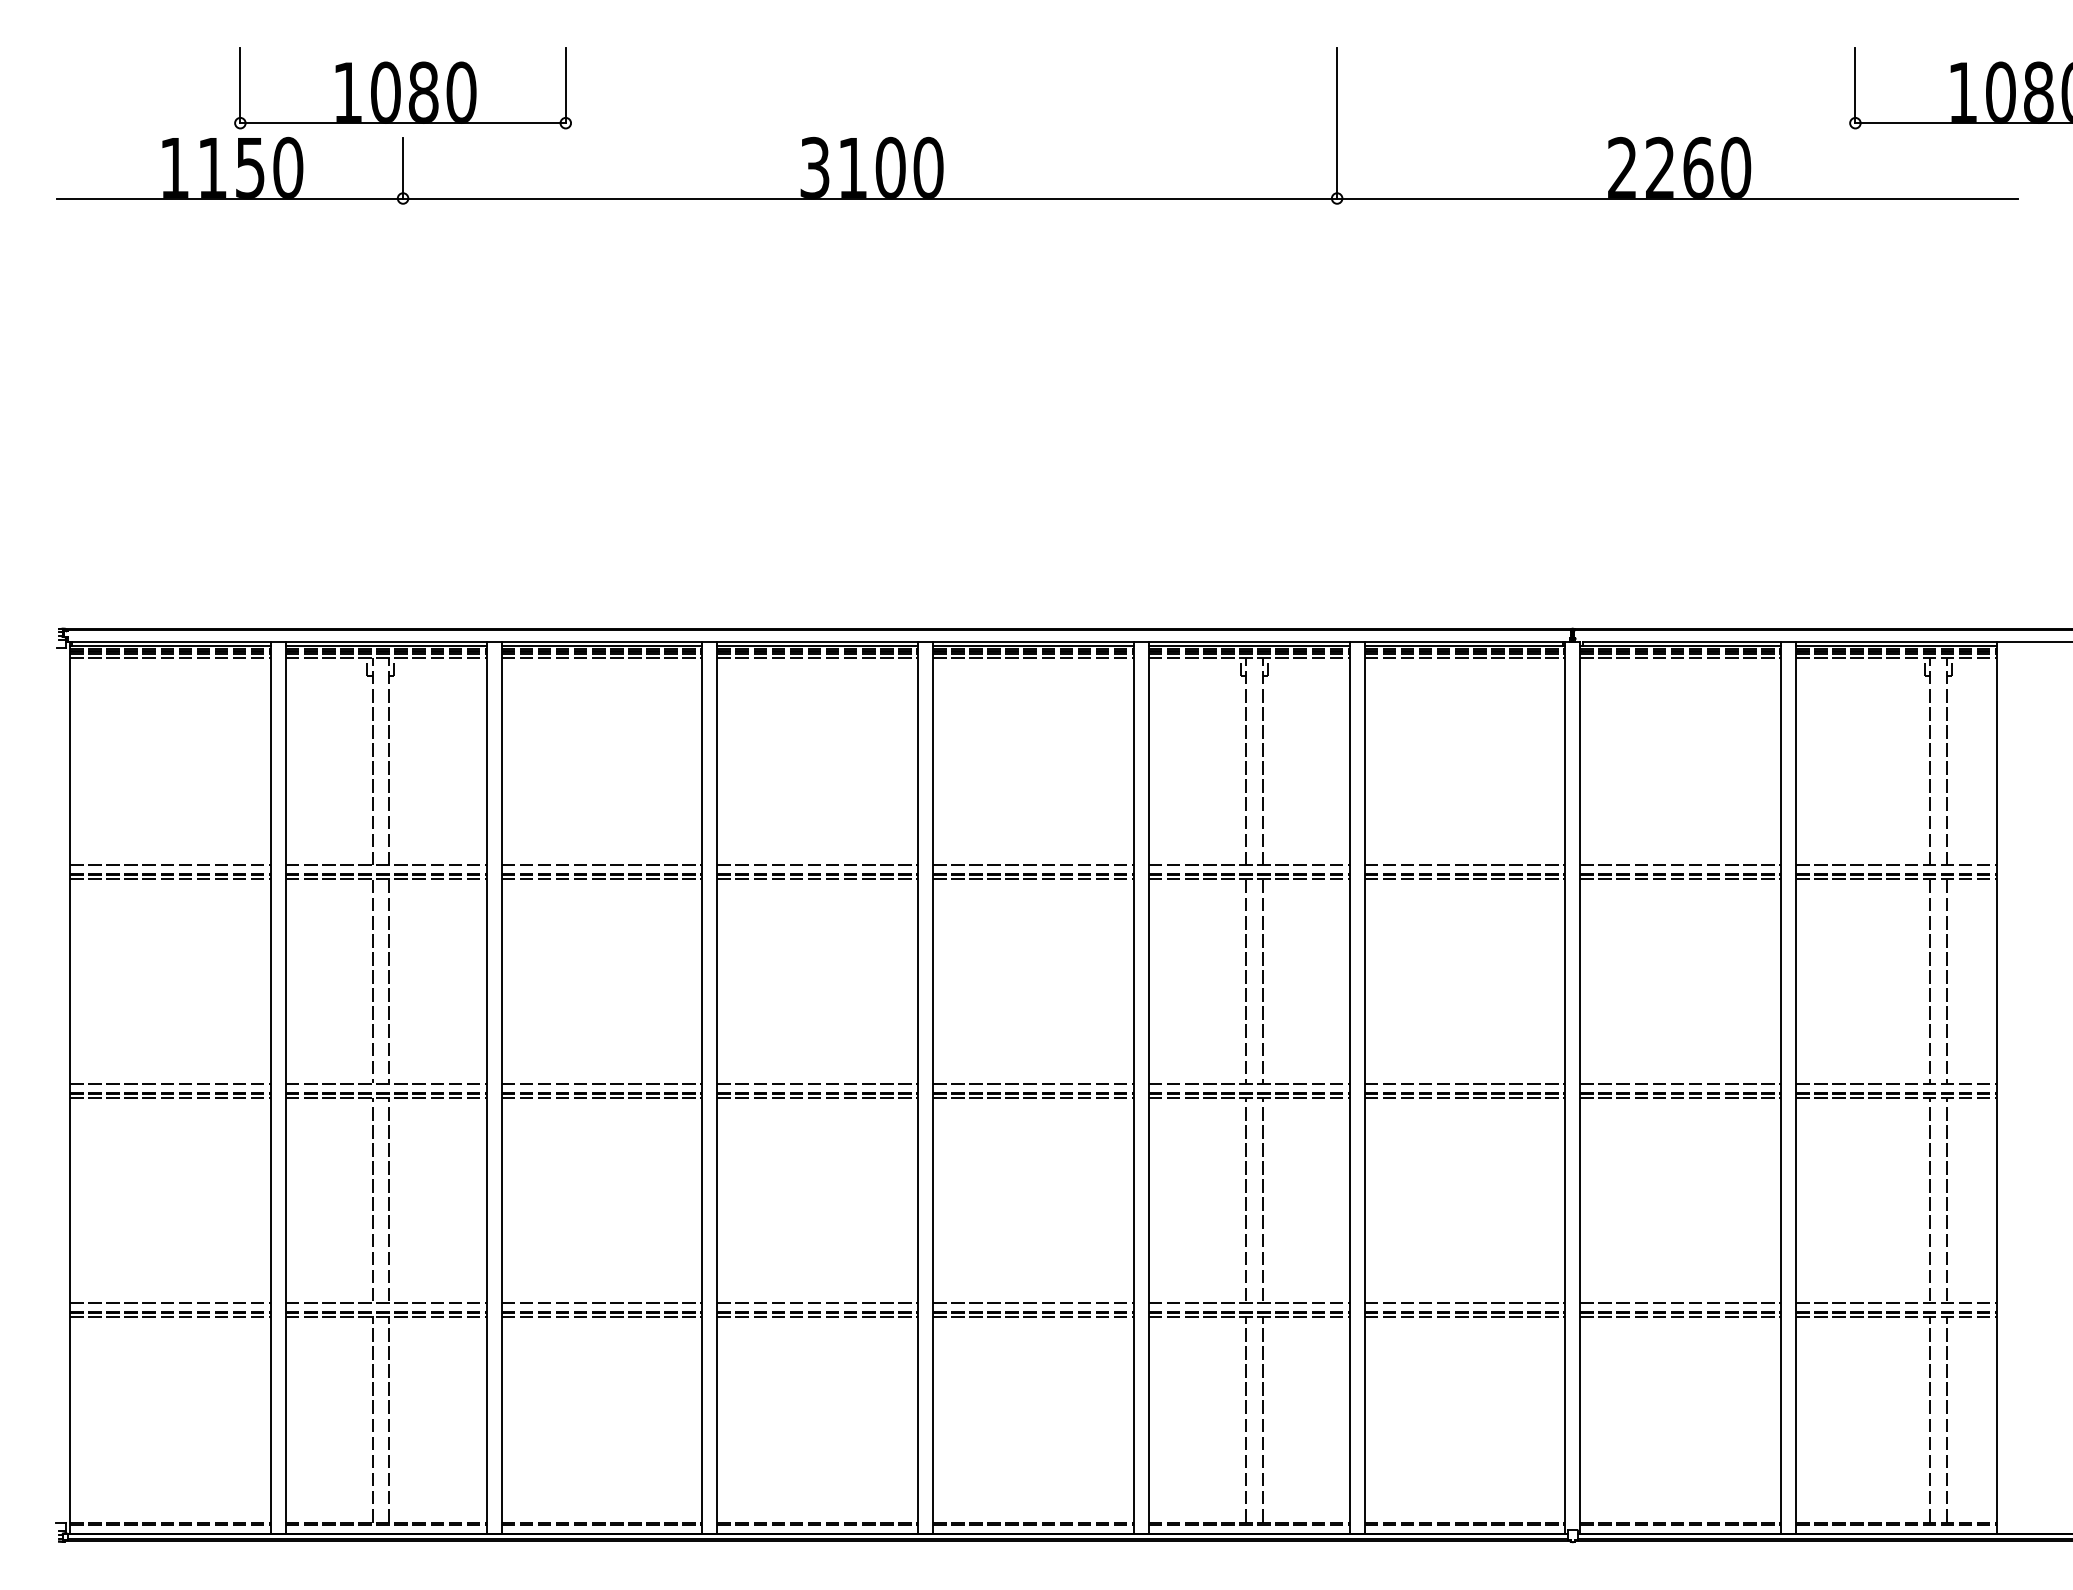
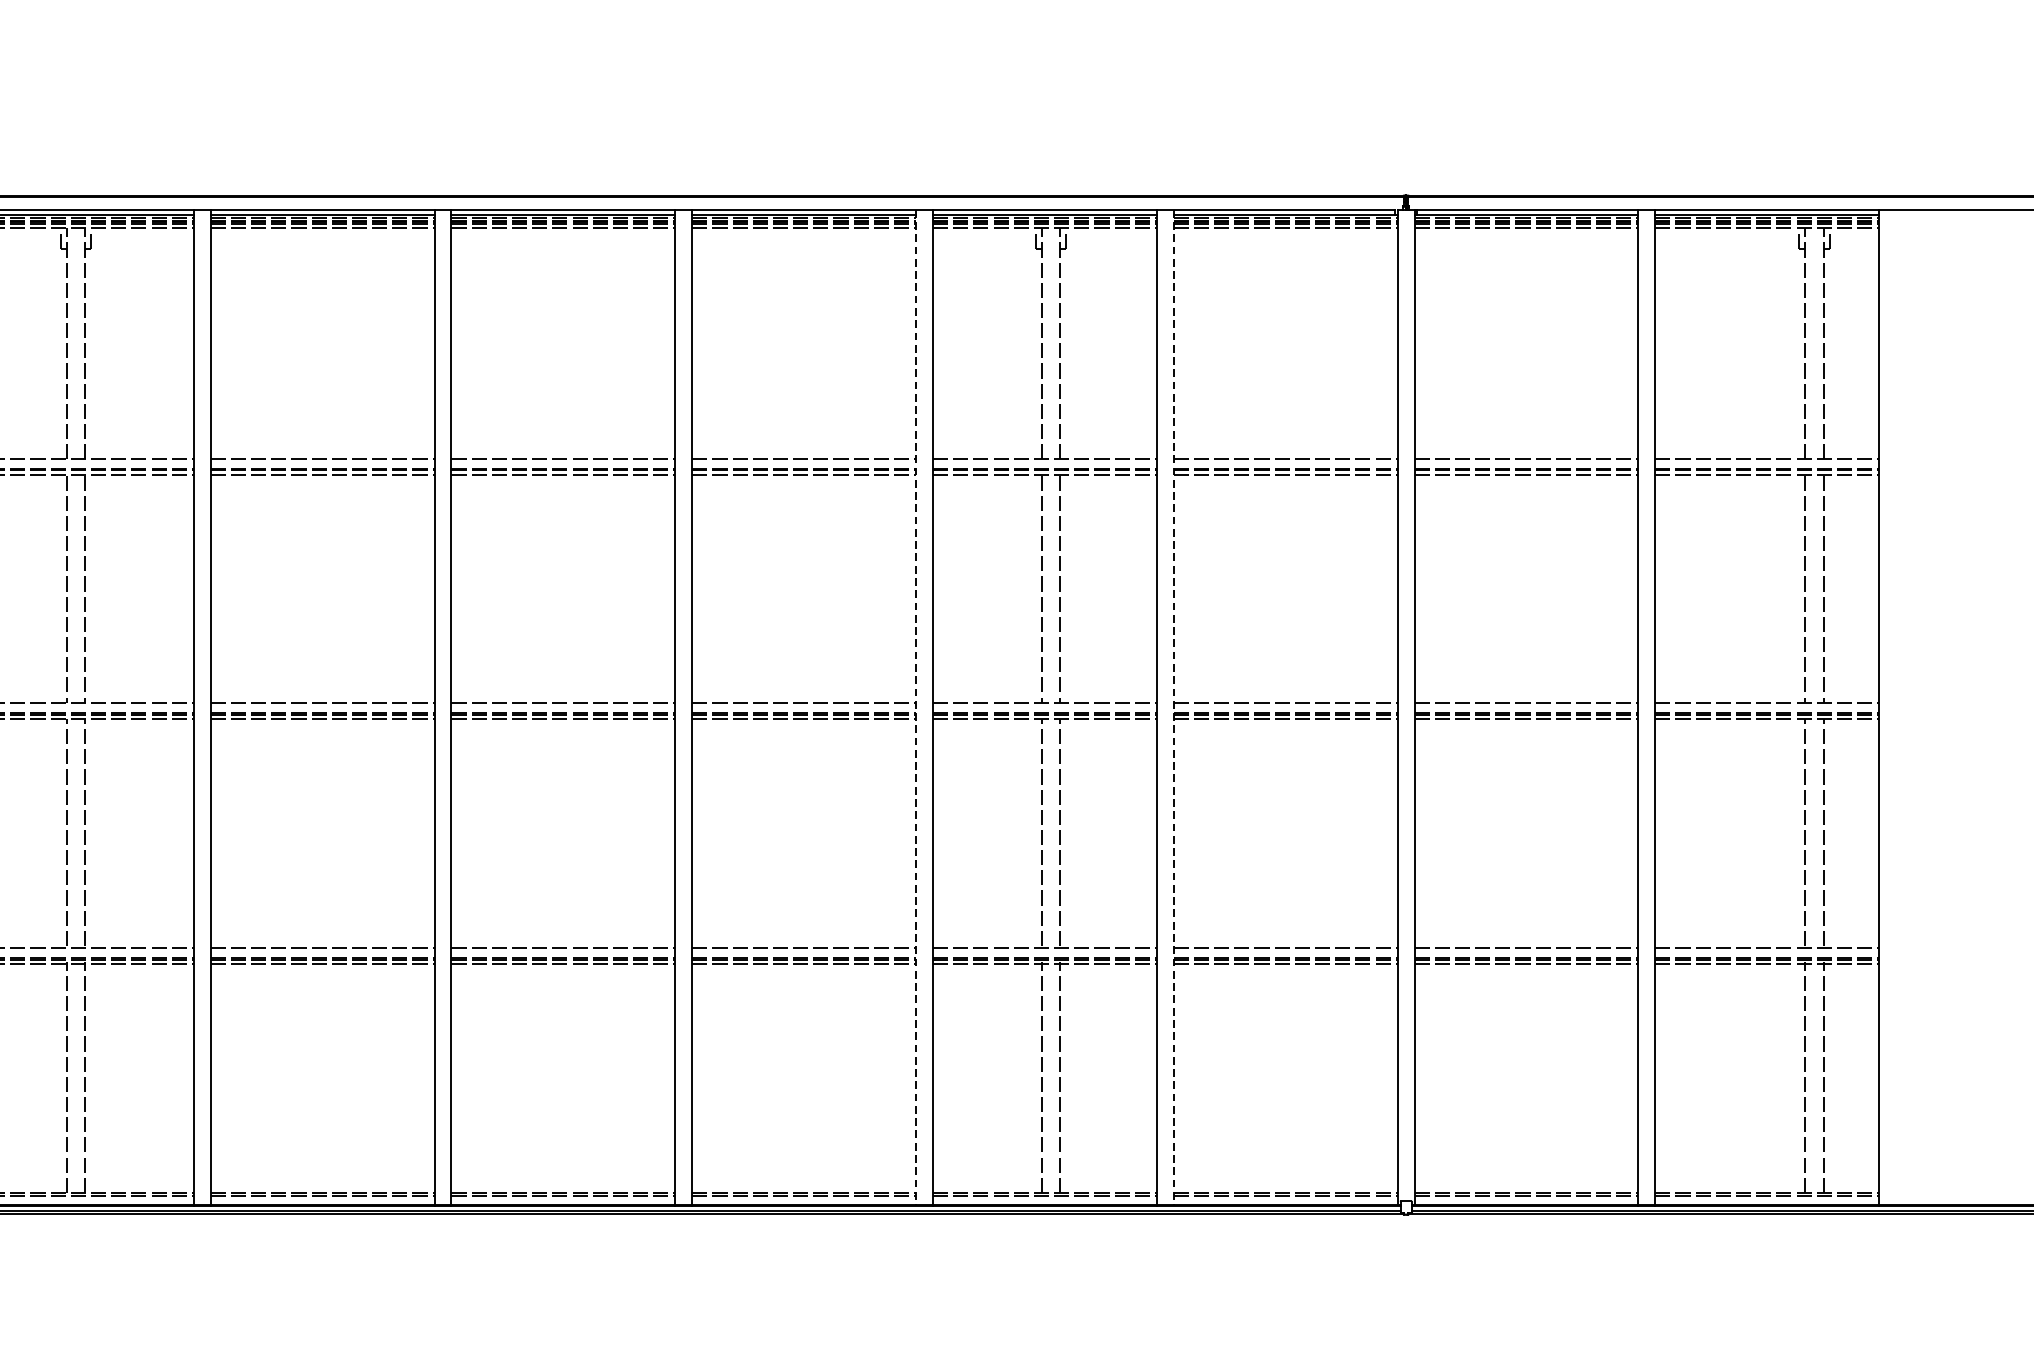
line: (1133, 1088) -> (915, 708), solid -> dashed
line: (1364, 1088) -> (1173, 708), solid -> dashed

